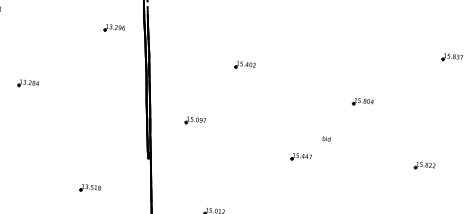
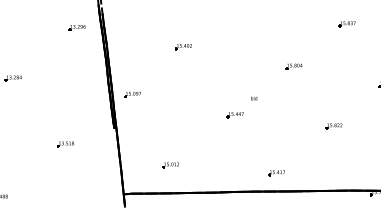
part: (362, 102) -> (293, 66), moved
part: (195, 120) -> (132, 94), moved
part: (424, 166) -> (333, 126), moved
part: (89, 188) -> (65, 144), moved

